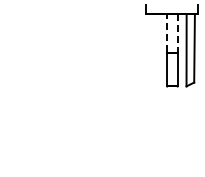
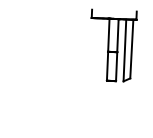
line: (167, 32) -> (109, 34), dashed -> solid
line: (177, 33) -> (117, 35), dashed -> solid

